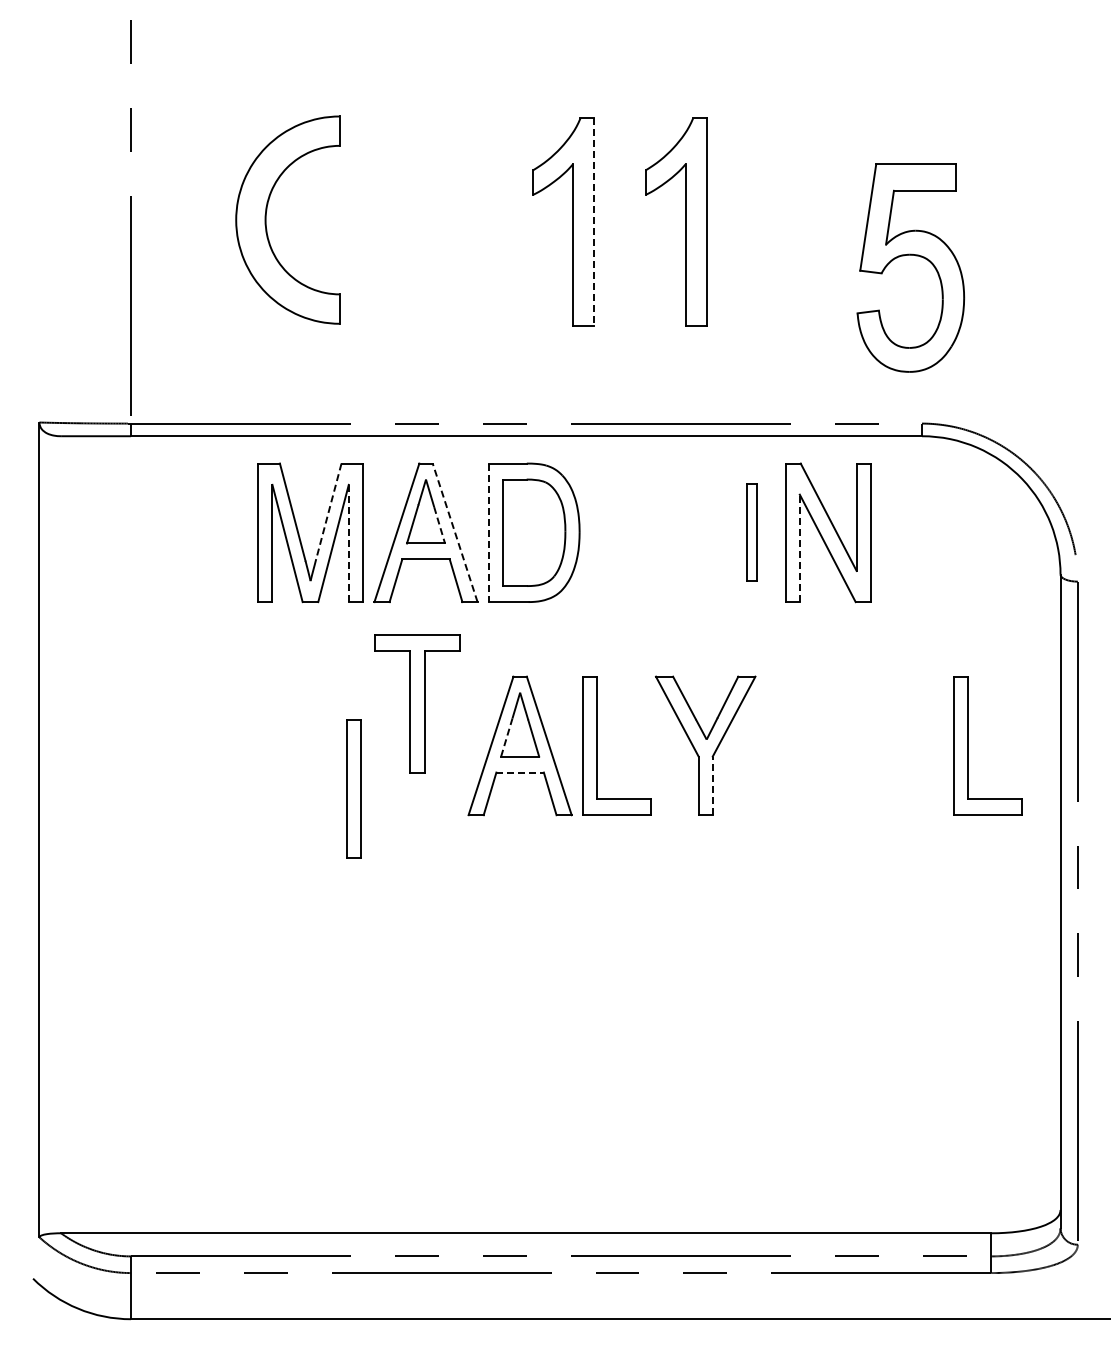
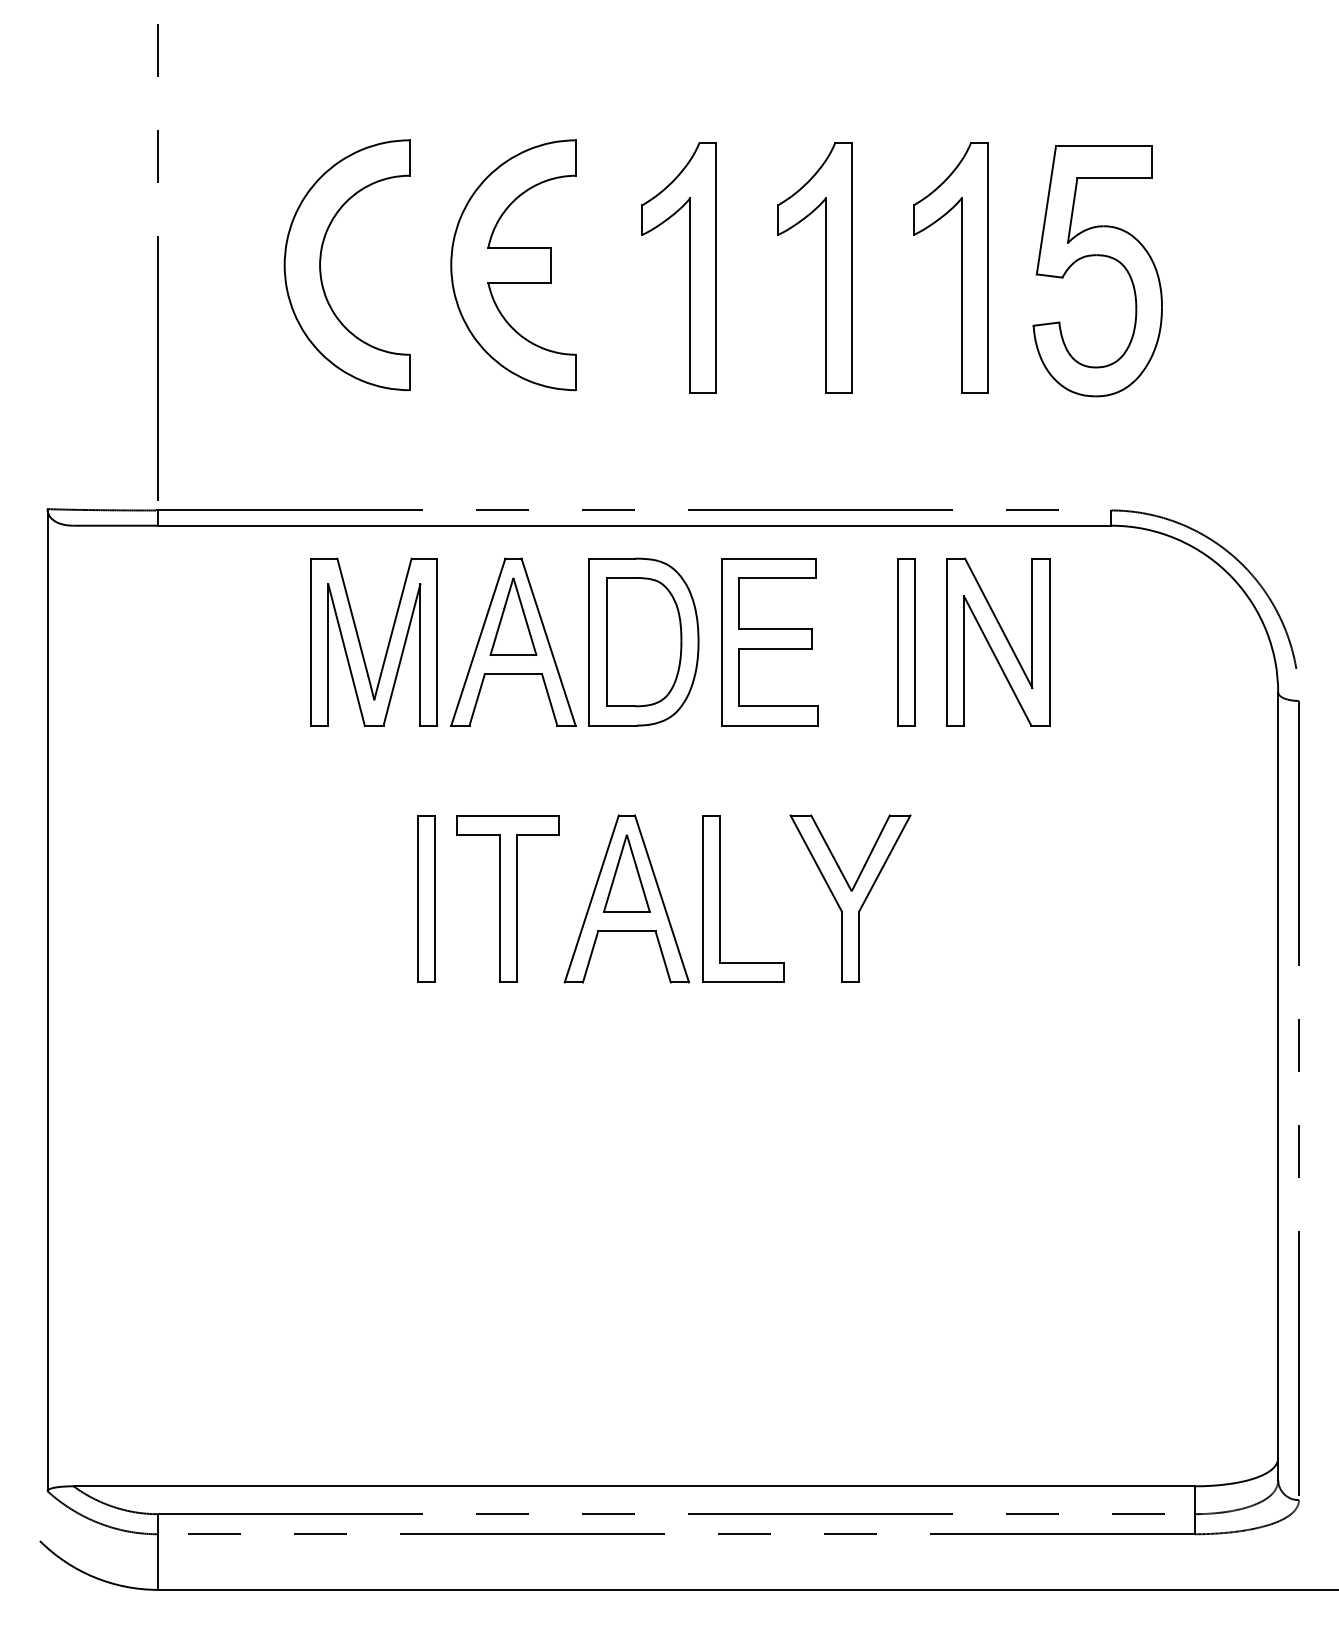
part: (425, 219) -> (512, 264), added
part: (797, 221) -> (961, 266), added
line: (594, 222) -> (716, 268), dashed -> solid
part: (910, 255) -> (1097, 256), moved
line: (328, 511) -> (395, 616), dashed -> solid
line: (439, 525) -> (529, 633), dashed -> solid
line: (455, 532) -> (548, 641), dashed -> solid
part: (638, 532) -> (769, 641), added
part: (751, 532) -> (905, 641), size x1.43
line: (489, 533) -> (589, 642), dashed -> solid
line: (348, 543) -> (420, 654), dashed -> solid
line: (799, 548) -> (963, 661), dashed -> solid
part: (417, 703) -> (508, 898), moved
line: (506, 737) -> (610, 888), dashed -> solid
part: (968, 745) -> (1167, 898), removed
line: (520, 772) -> (627, 930), dashed -> solid
line: (712, 785) -> (858, 946), dashed -> solid
part: (353, 788) -> (426, 898), moved

